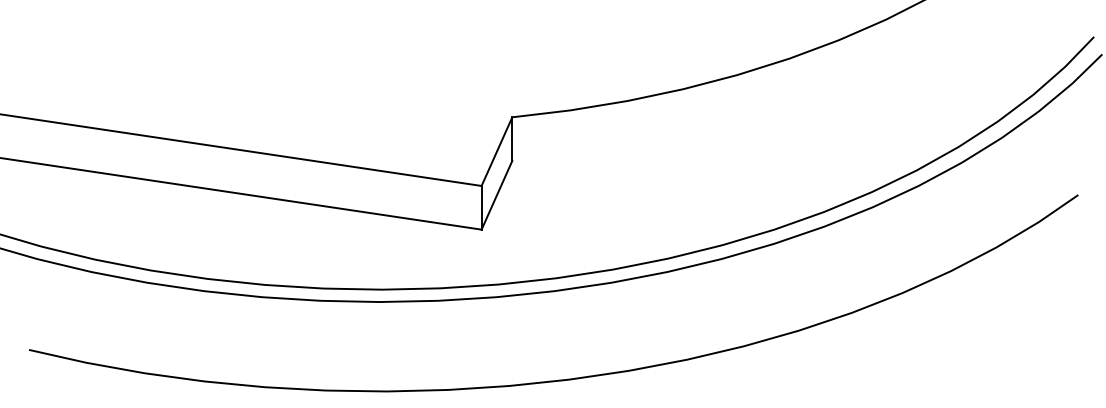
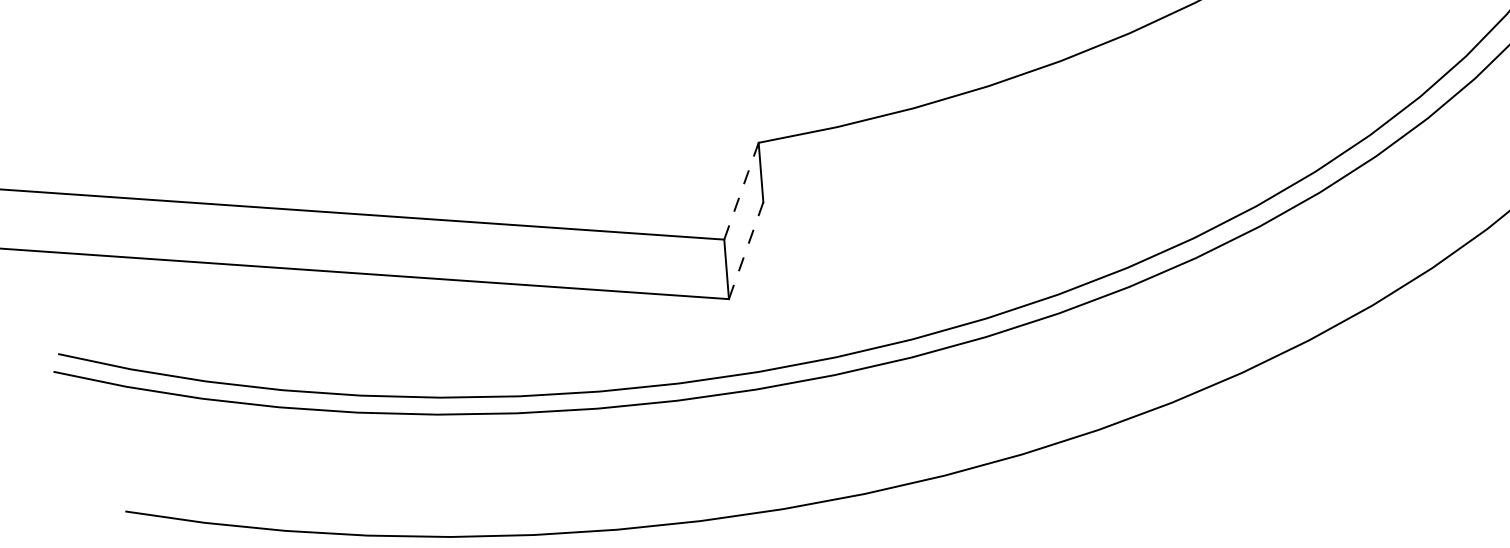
line: (496, 151) -> (740, 191), solid -> dashed
line: (496, 195) -> (745, 251), solid -> dashed

